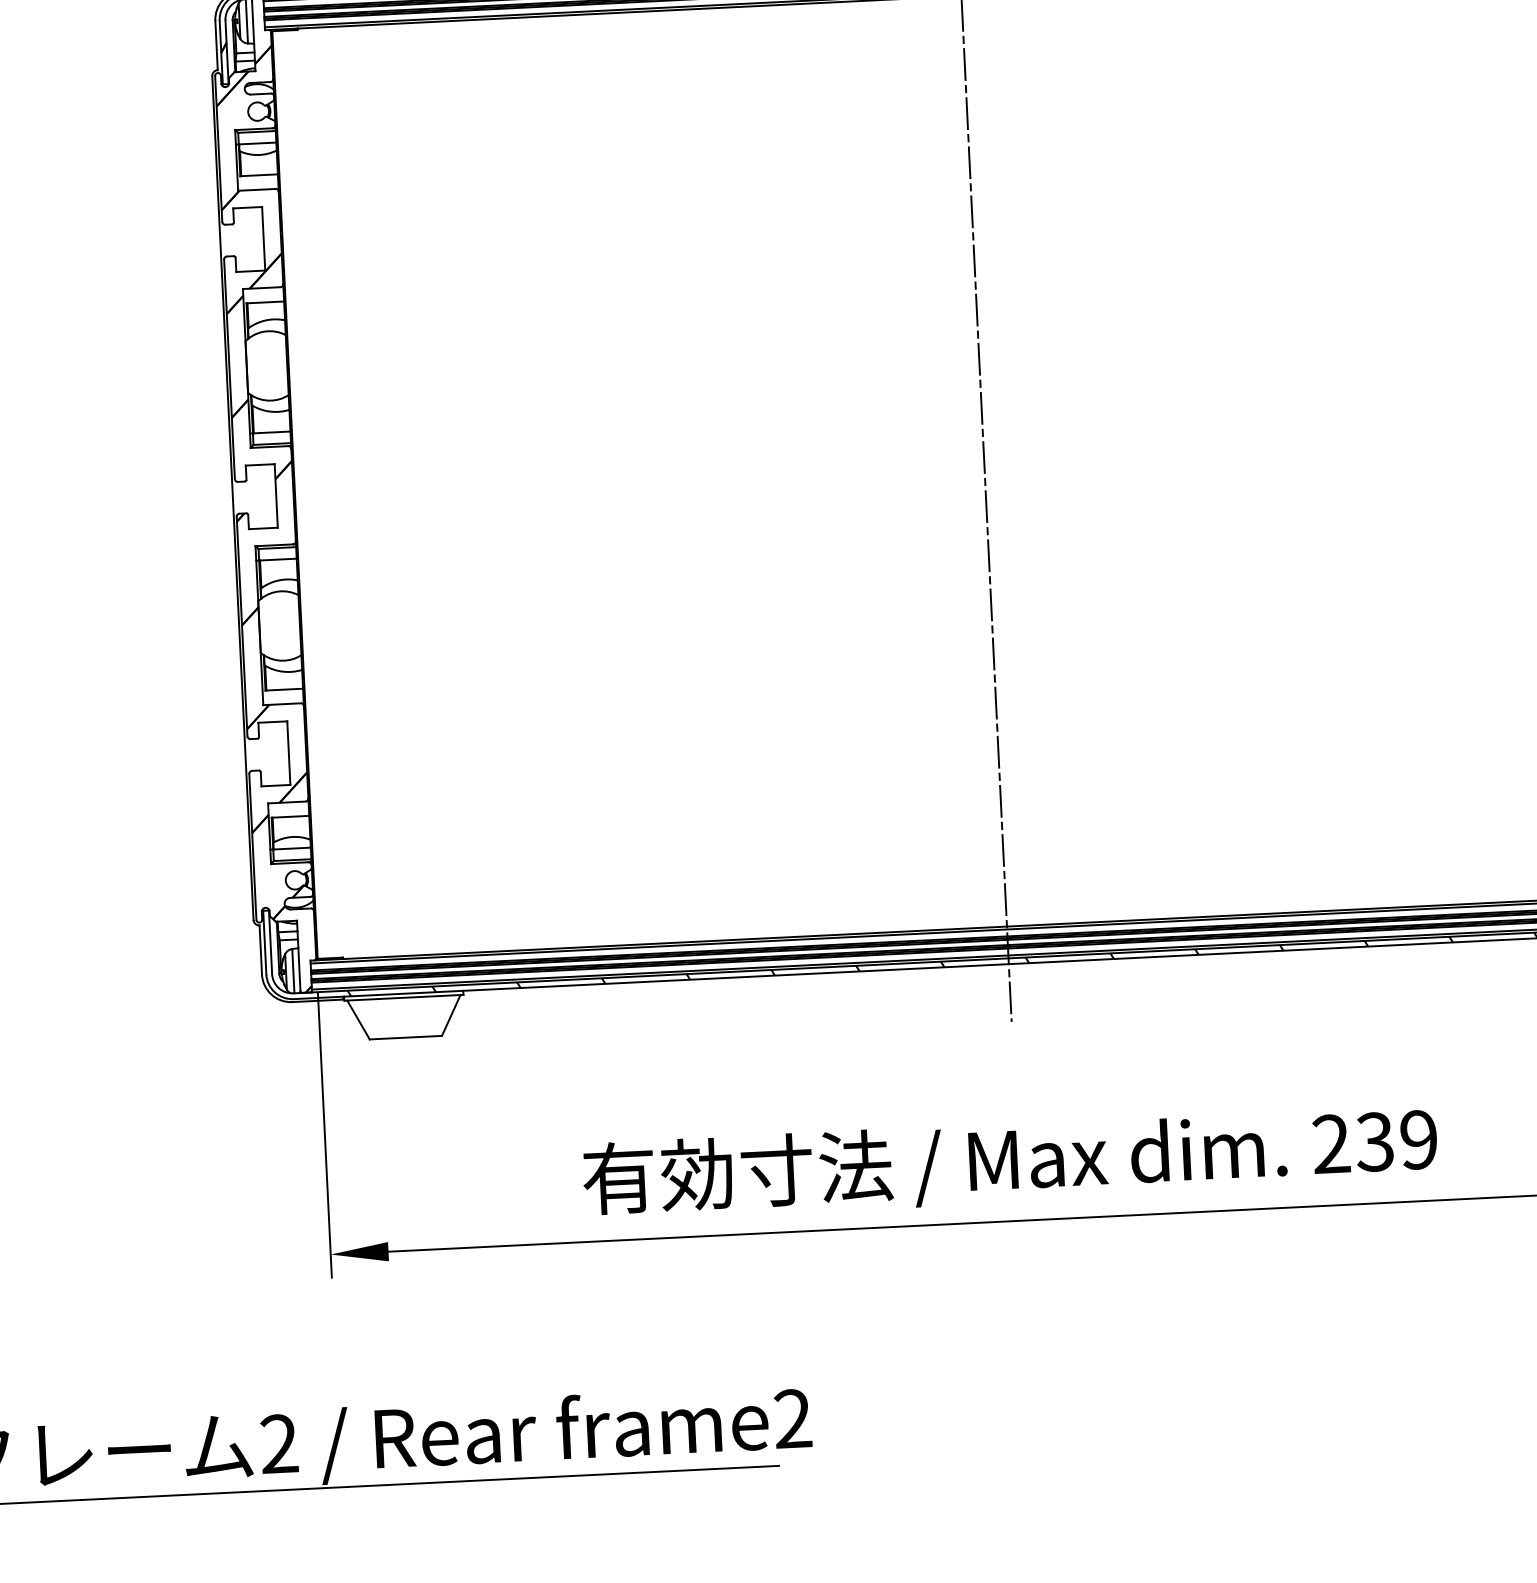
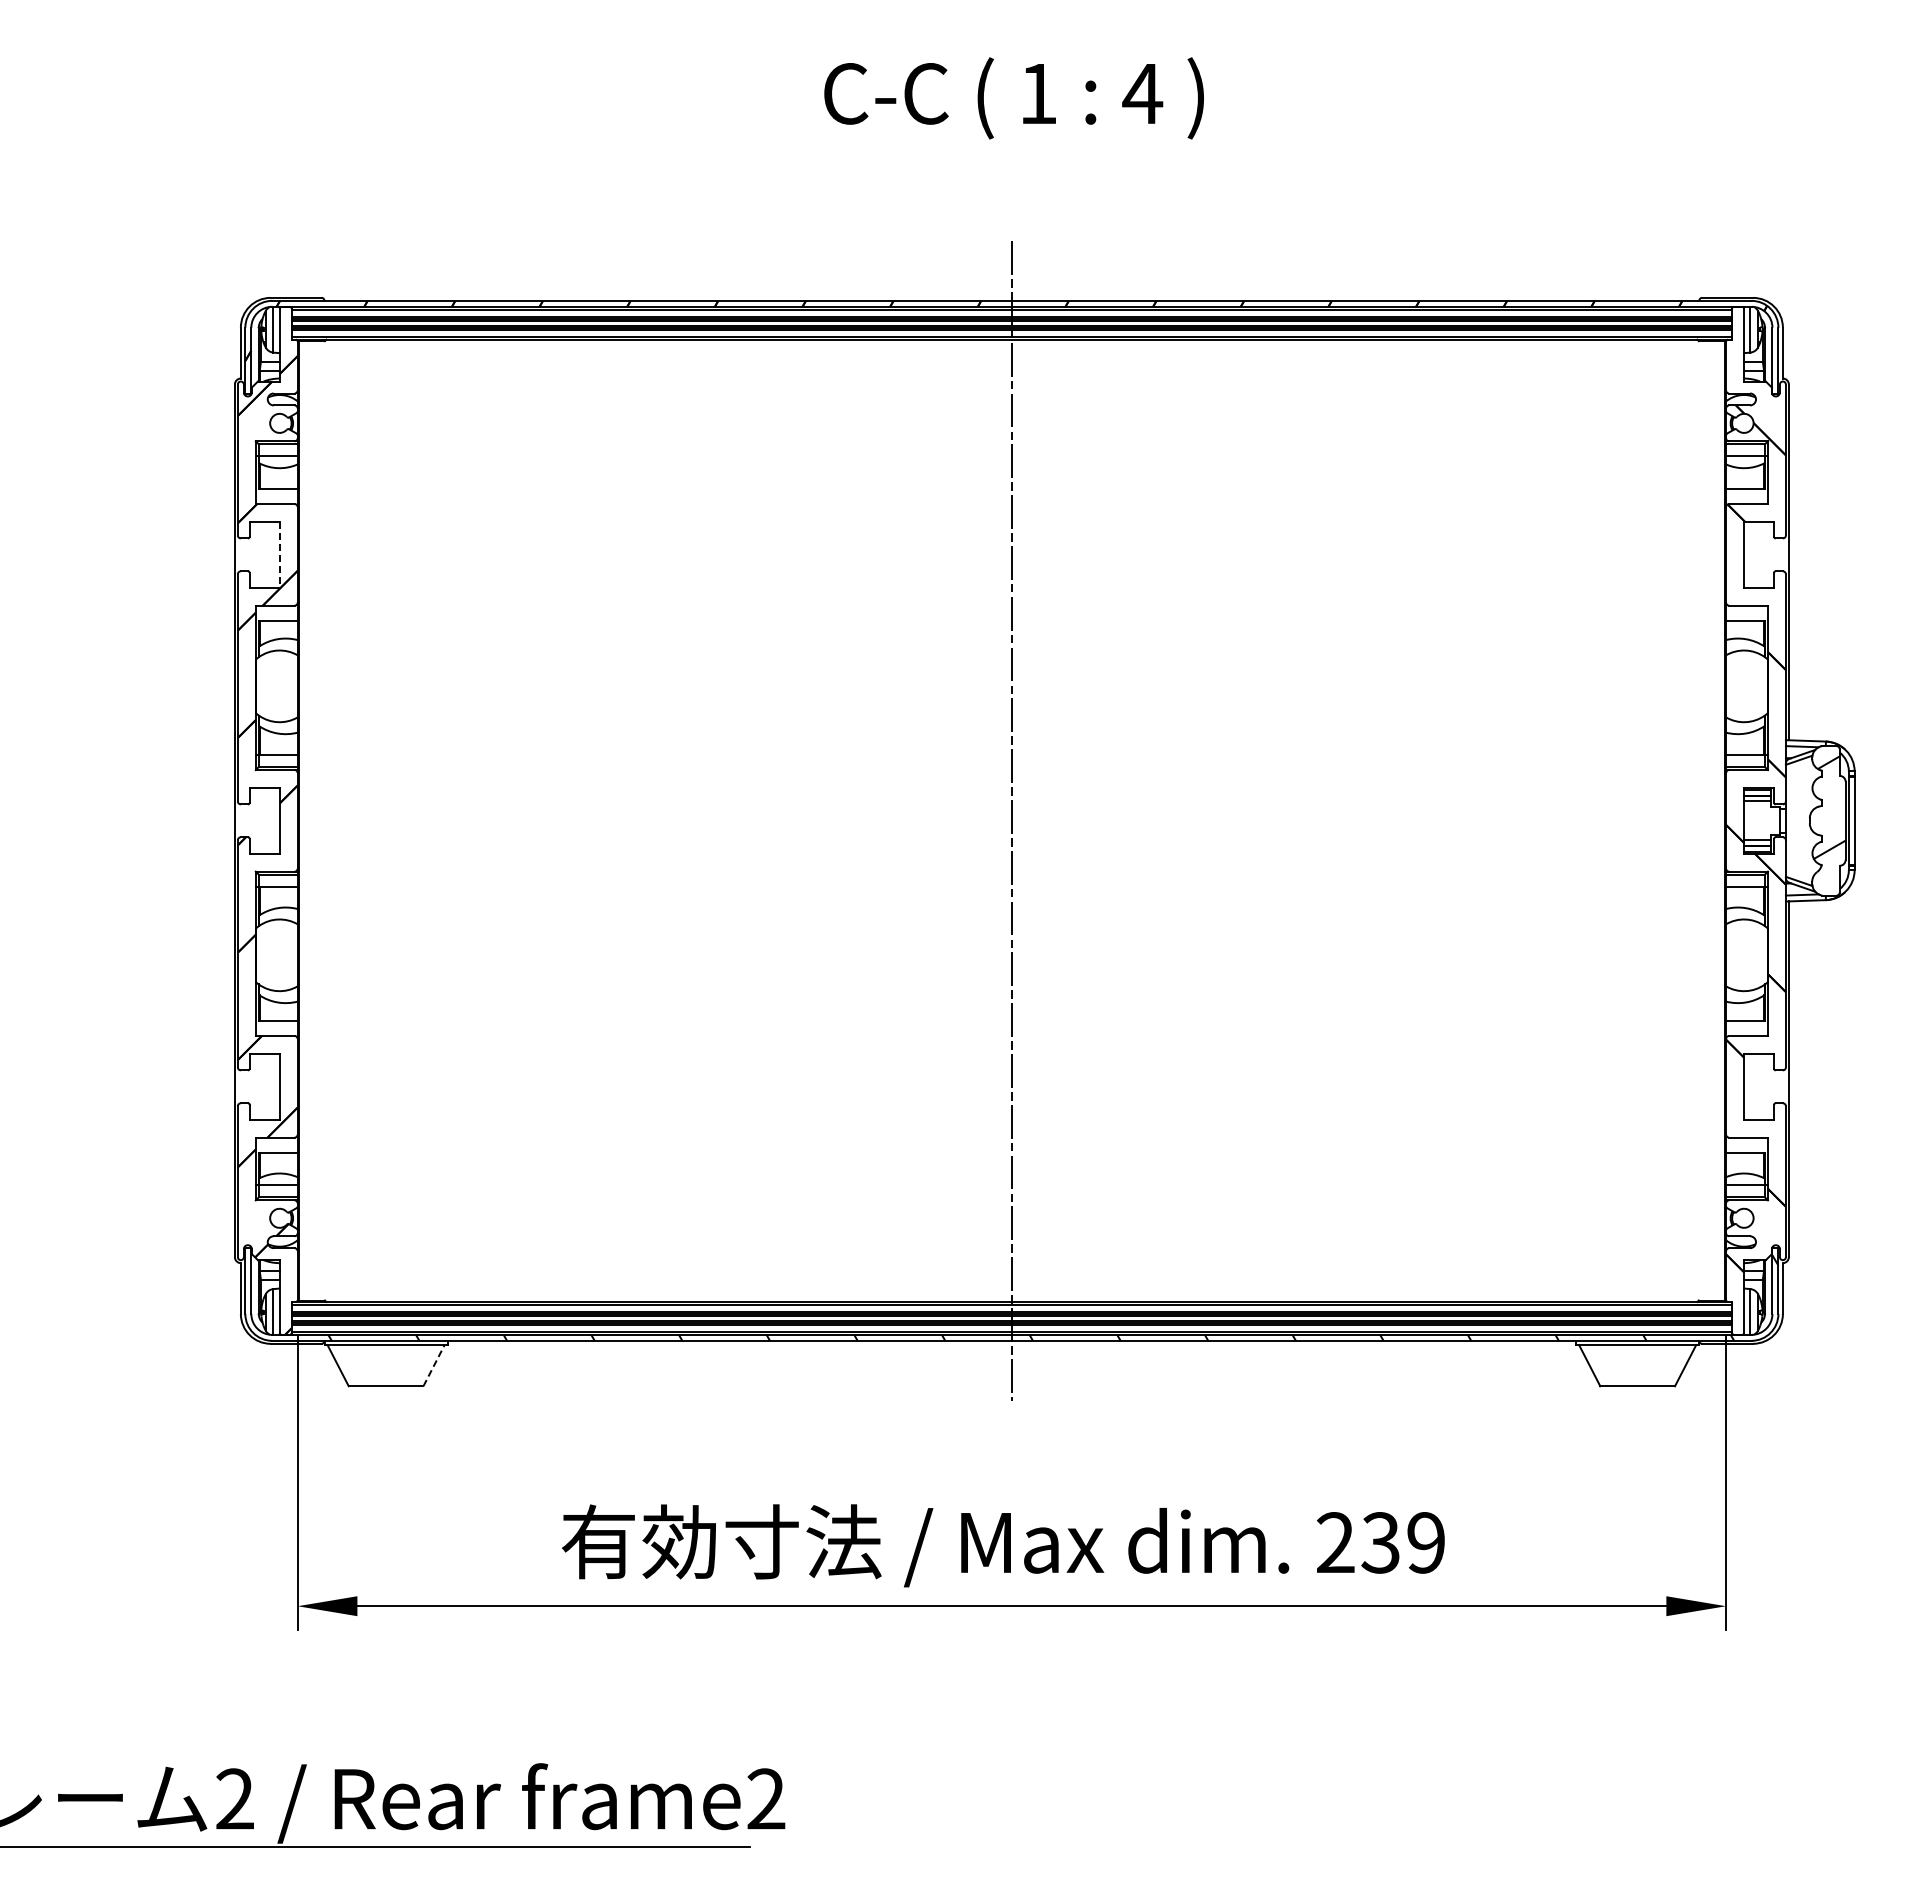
line: (263, 238) -> (279, 554), solid -> dashed
line: (451, 1015) -> (434, 1365), solid -> dashed

